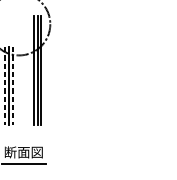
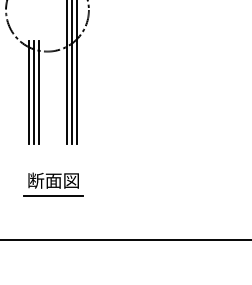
line: (5, 86) -> (29, 92), dashed -> solid
line: (13, 86) -> (39, 92), dashed -> solid

